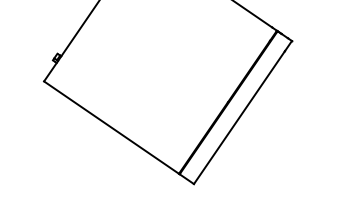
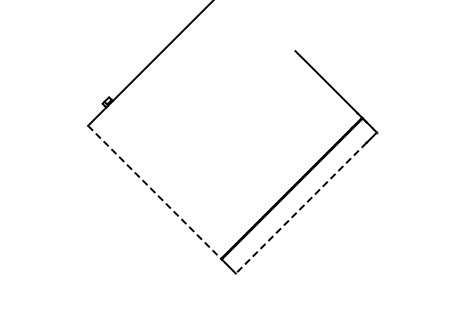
line: (238, 118) -> (300, 208), solid -> dashed
line: (111, 127) -> (154, 192), solid -> dashed

